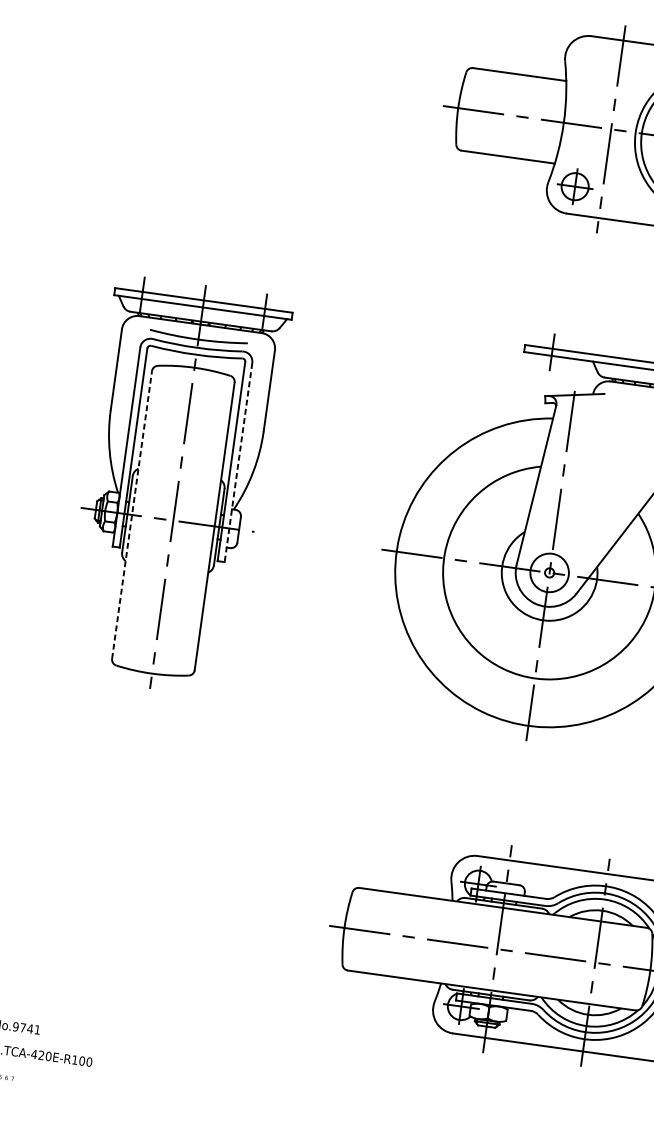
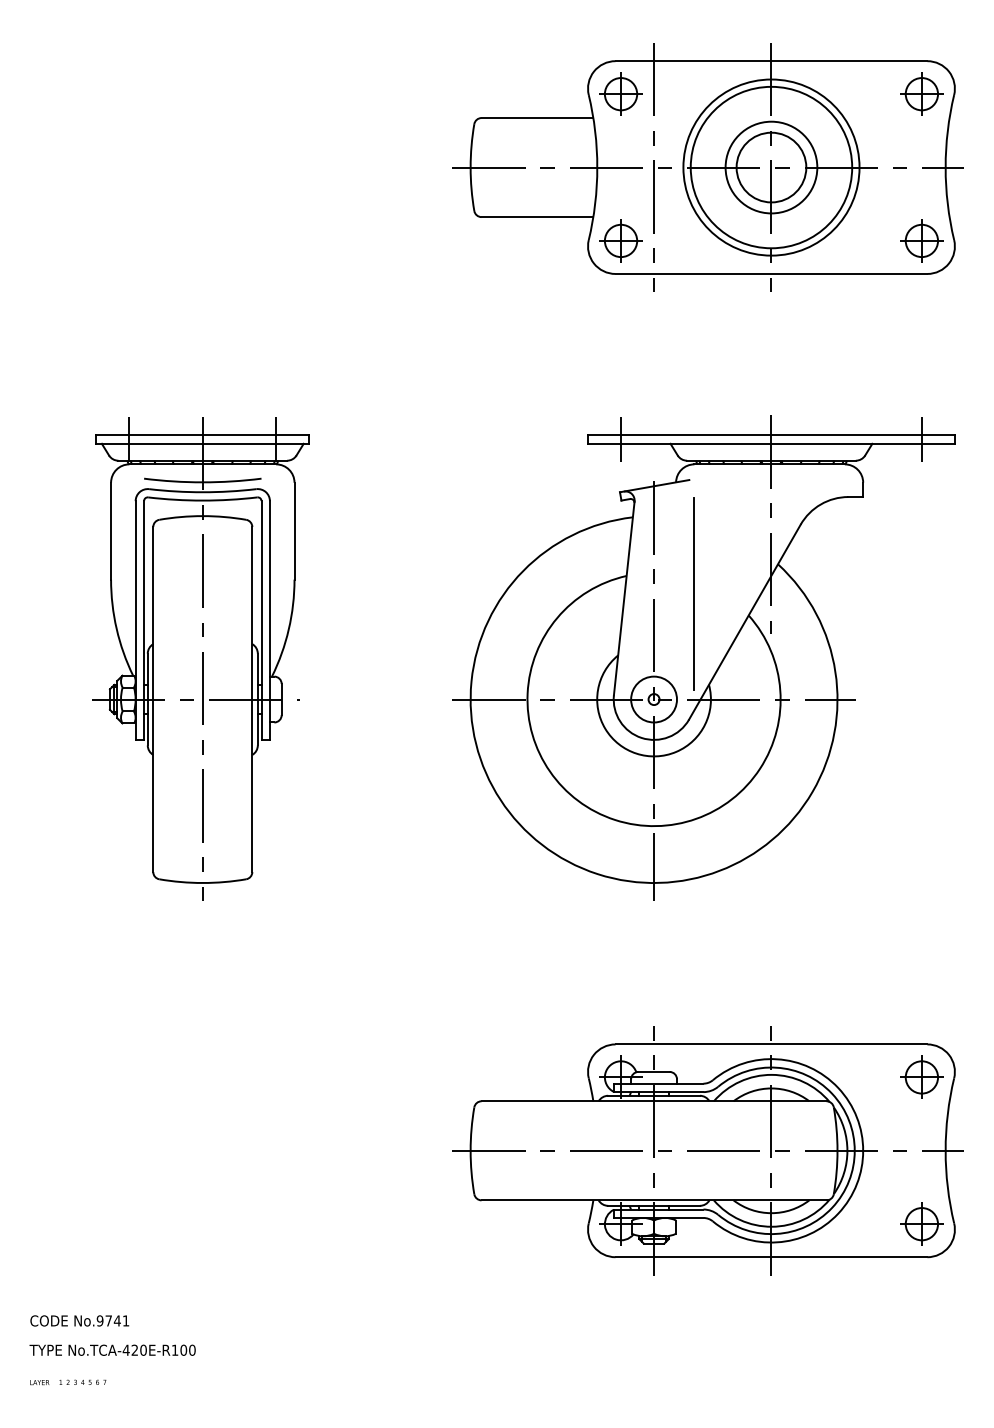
part: (591, 63) -> (620, 93), added
line: (238, 463) -> (269, 621), dashed -> solid
line: (595, 490) -> (694, 594), added
line: (132, 514) -> (153, 699), dashed -> solid

